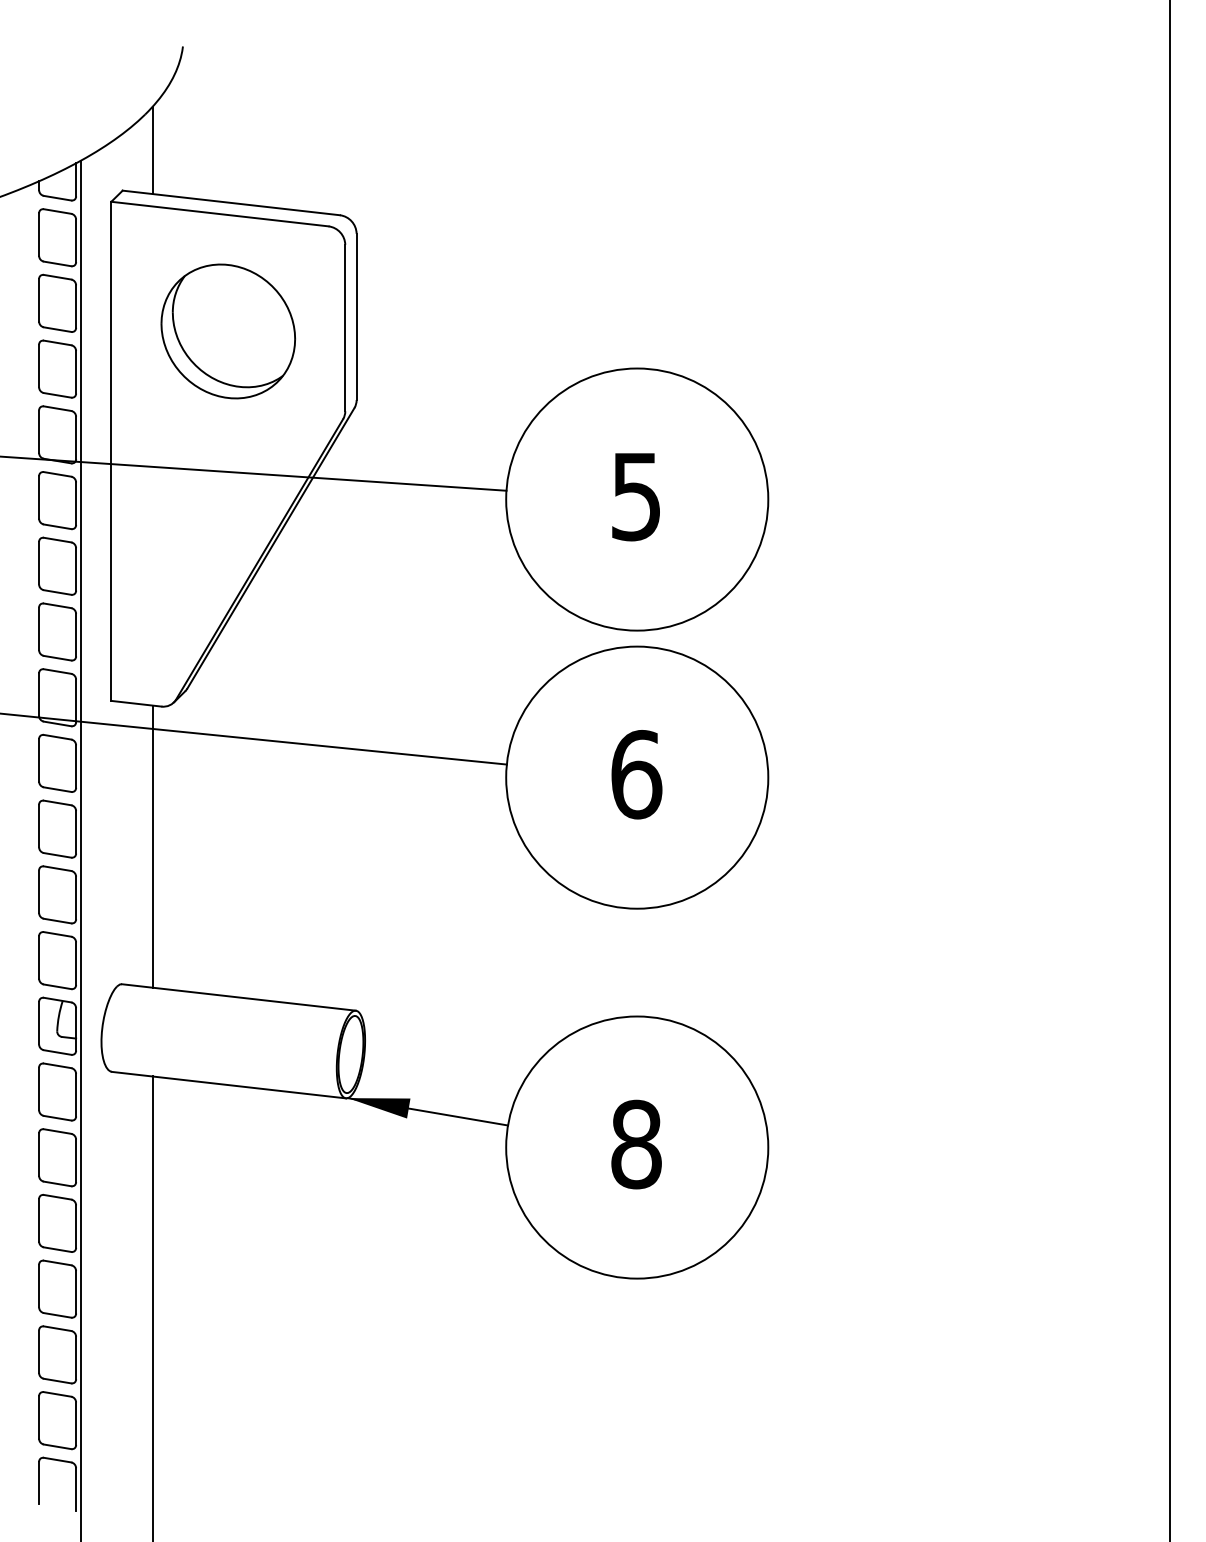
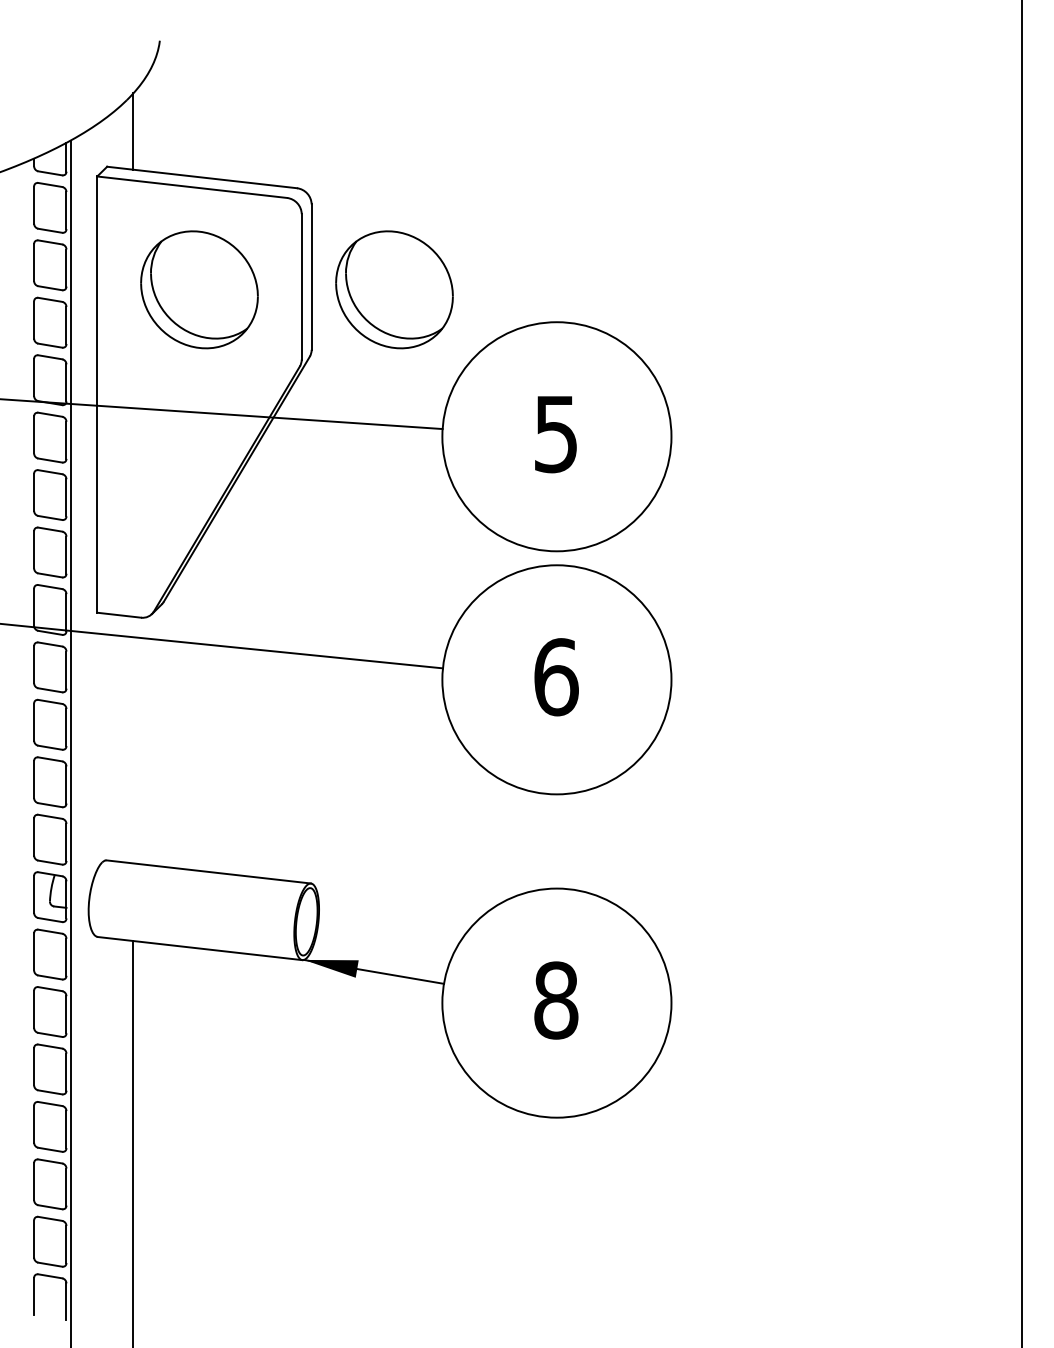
part: (451, 331) -> (394, 289), added
line: (152, 845) -> (133, 739), removed

